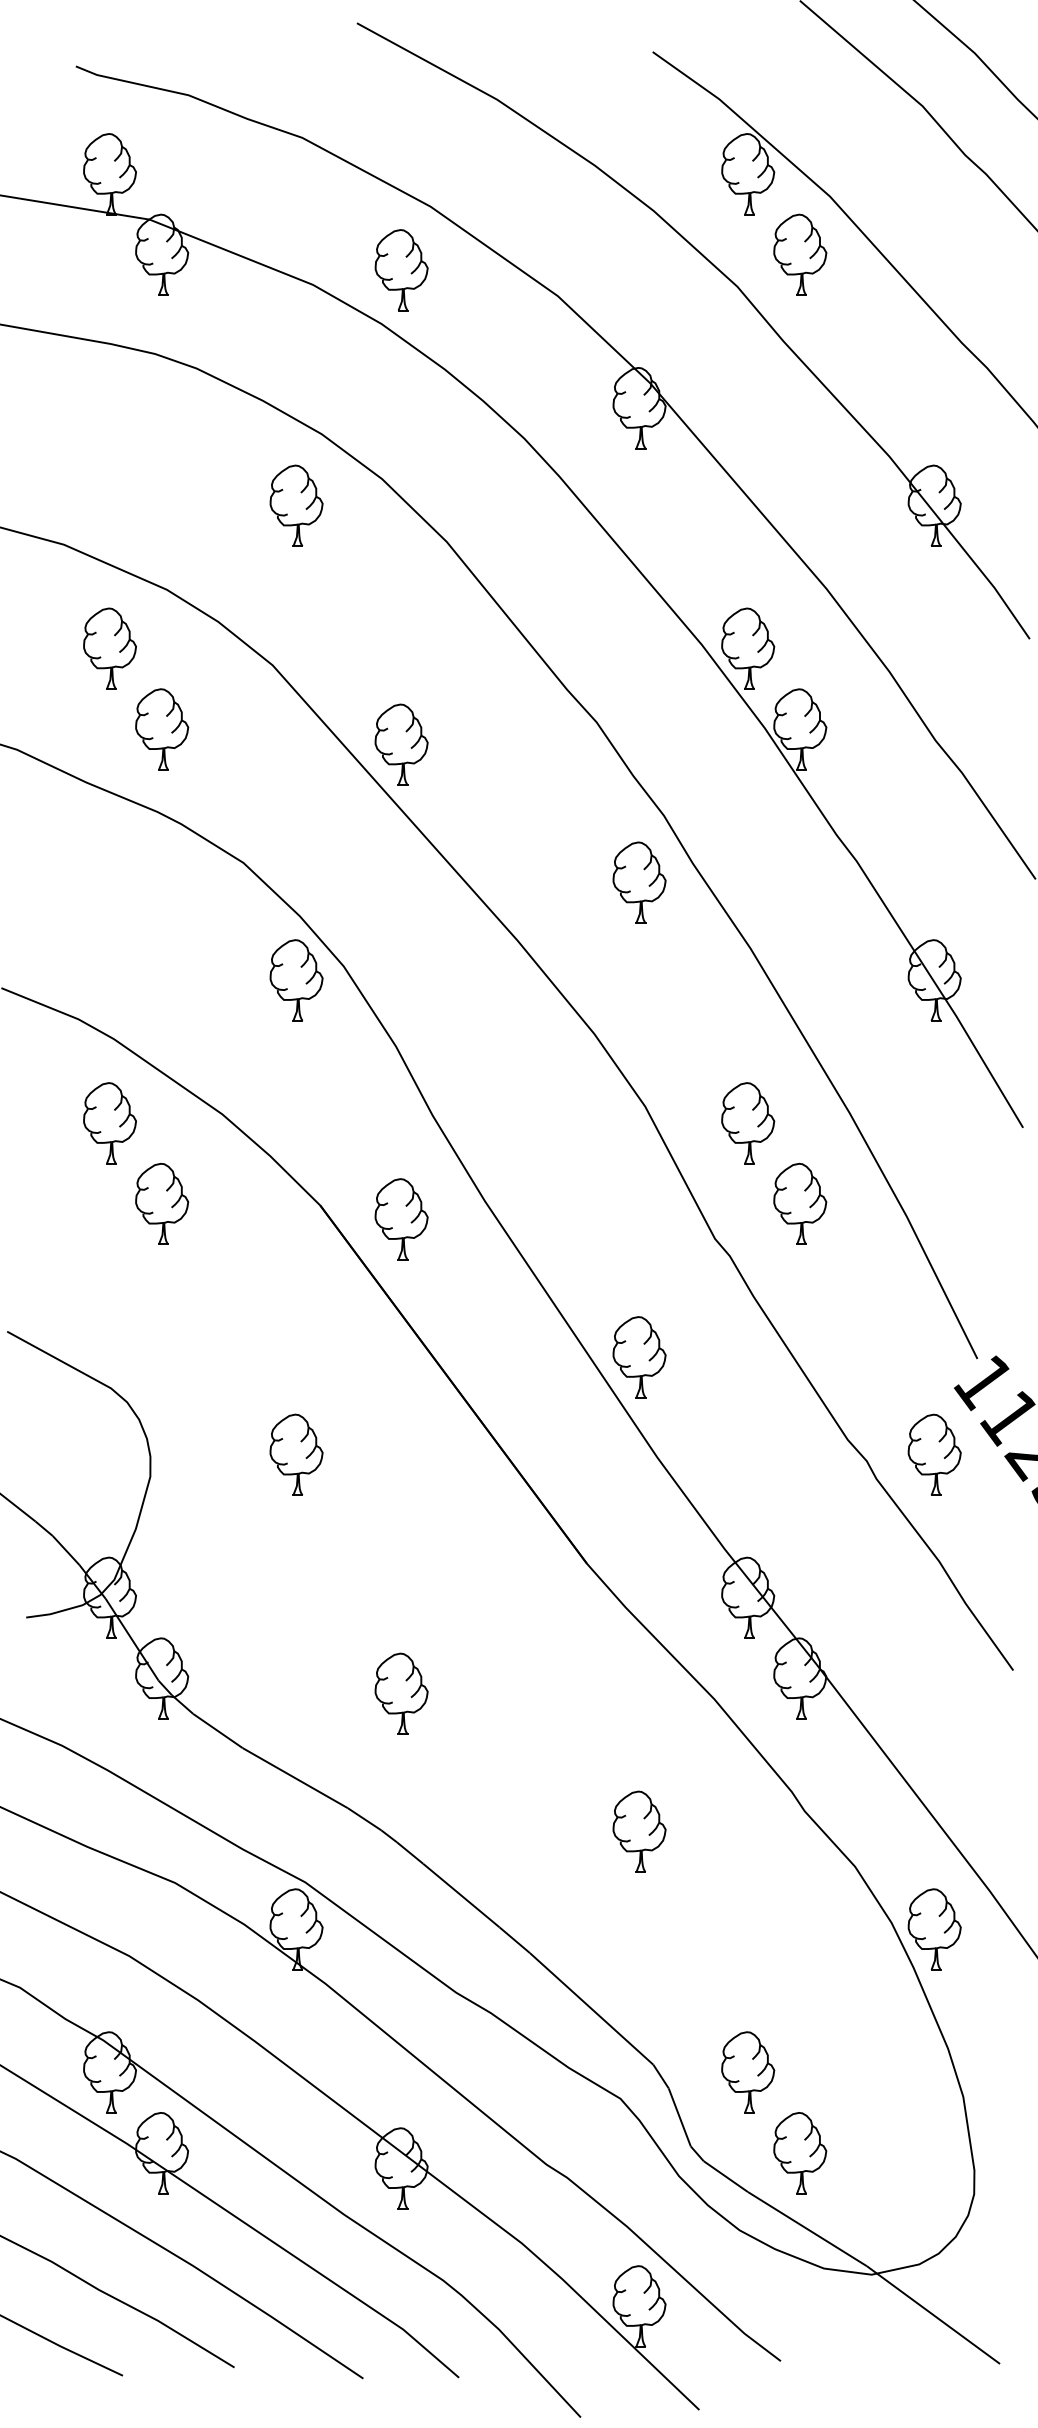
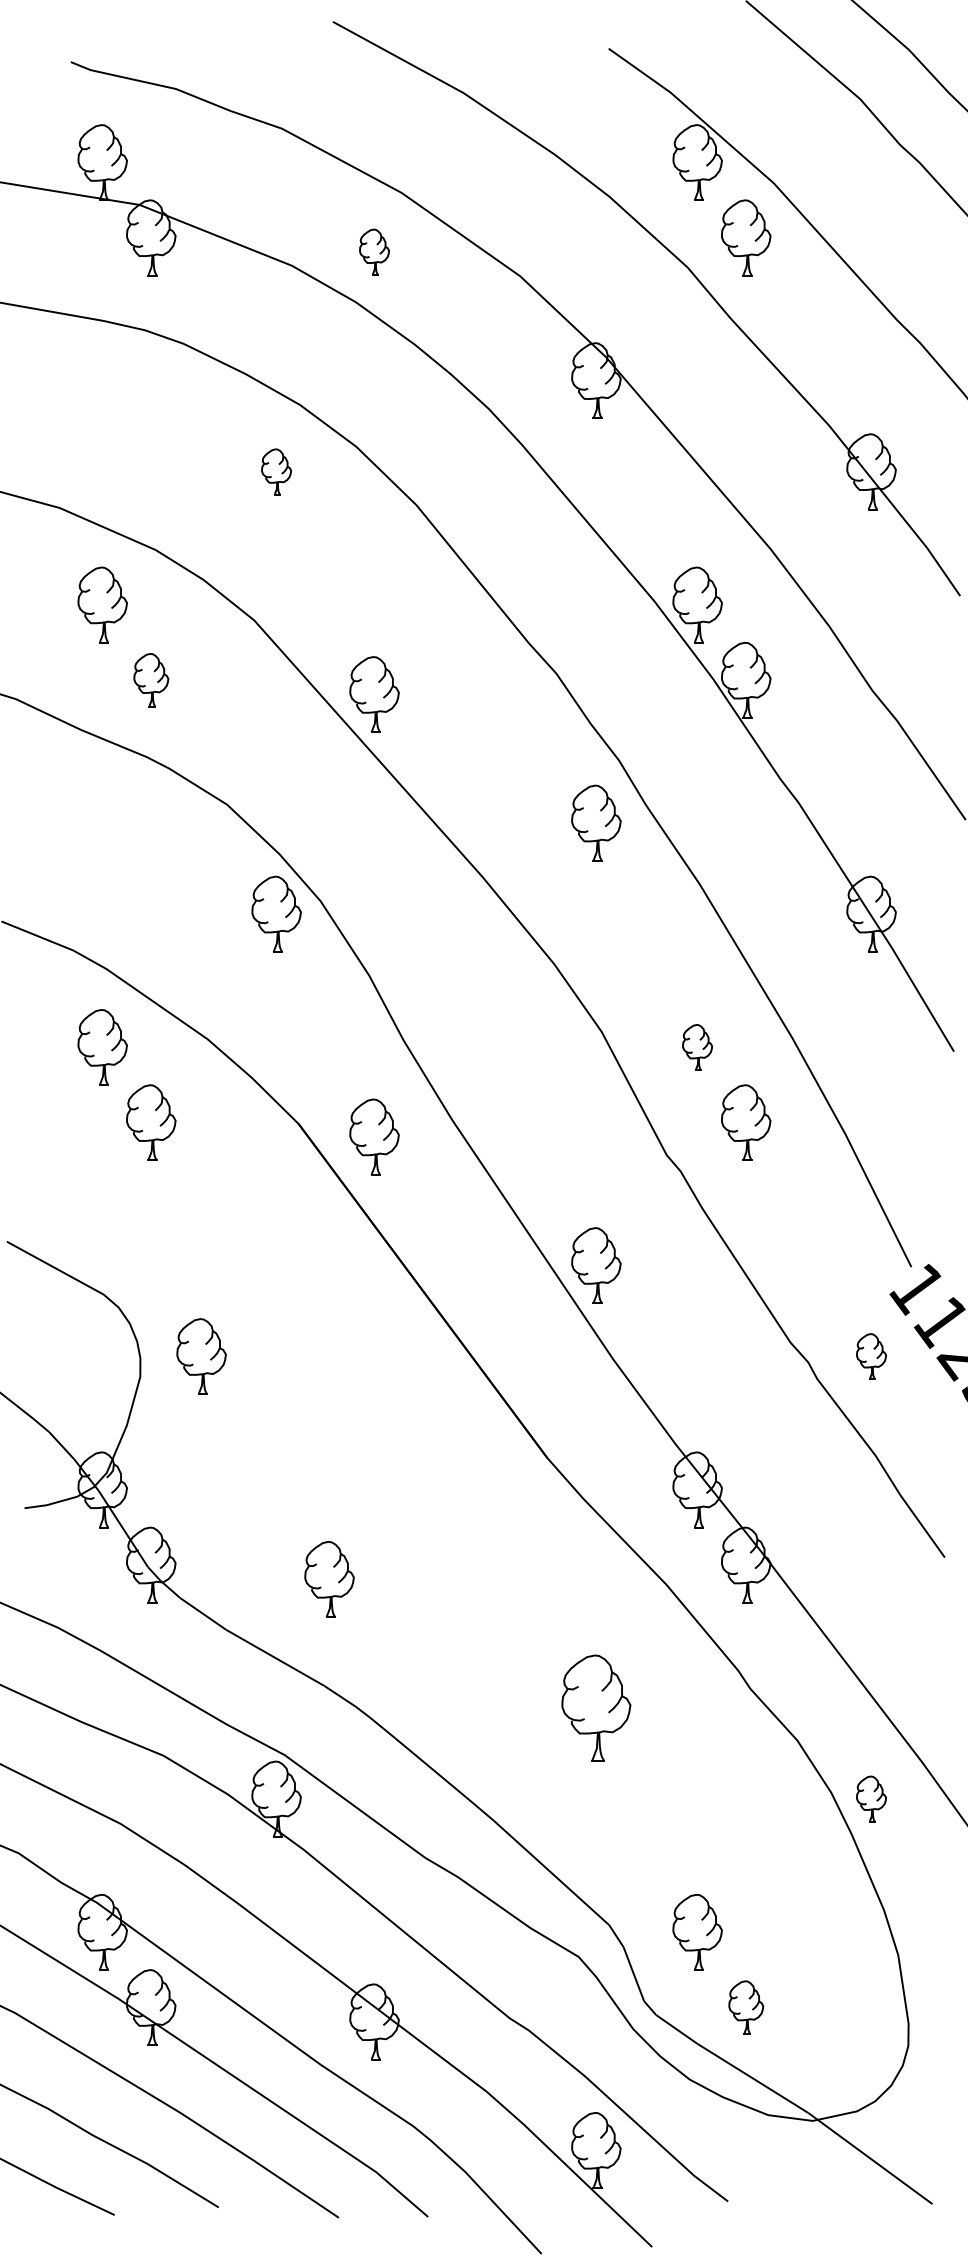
part: (401, 269) -> (374, 251), size x0.6
part: (296, 505) -> (276, 471), size x0.6
part: (162, 728) -> (151, 679), size x0.7
part: (748, 1123) -> (697, 1047), size x0.6
part: (296, 1454) -> (201, 1356), moved
part: (934, 1454) -> (871, 1356), size x0.6
part: (401, 1693) -> (329, 1579), moved
part: (639, 1831) -> (596, 1707), size x1.4
part: (934, 1928) -> (871, 1798), size x0.6
part: (800, 2153) -> (746, 2007), size x0.7

